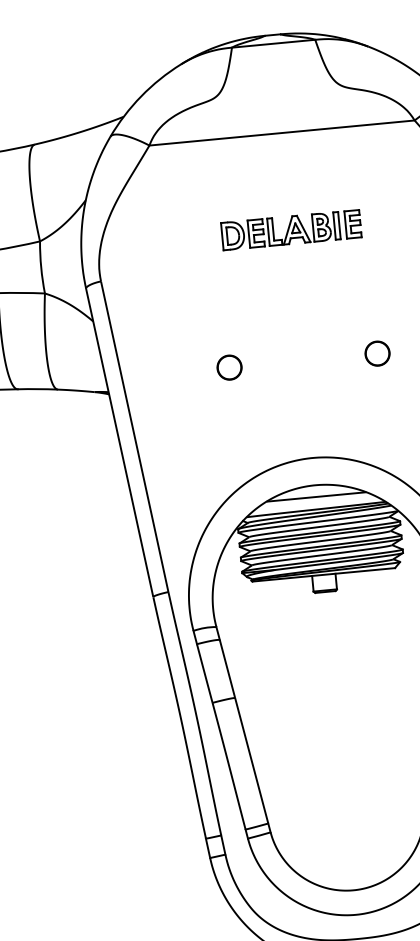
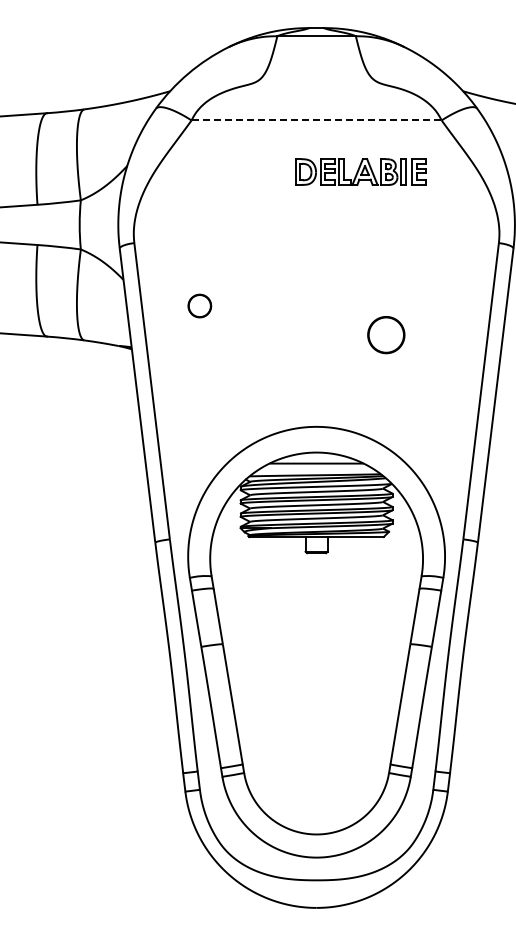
line: (282, 132) -> (317, 120), solid -> dashed
part: (291, 229) -> (360, 171), moved
part: (377, 353) -> (386, 334), size x1.6
part: (229, 367) -> (199, 305), moved

